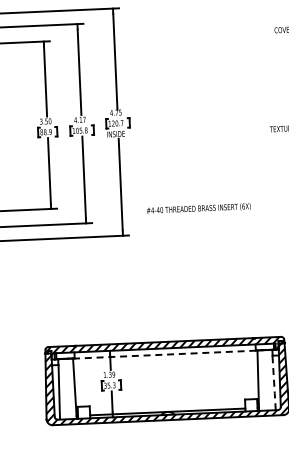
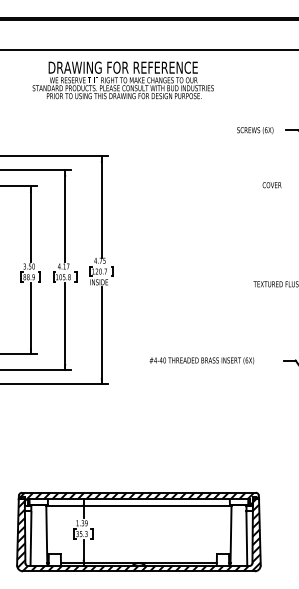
text: (198, 208) -> (201, 360), moved
line: (164, 354) -> (138, 505), dashed -> solid
line: (273, 382) -> (246, 538), dashed -> solid

